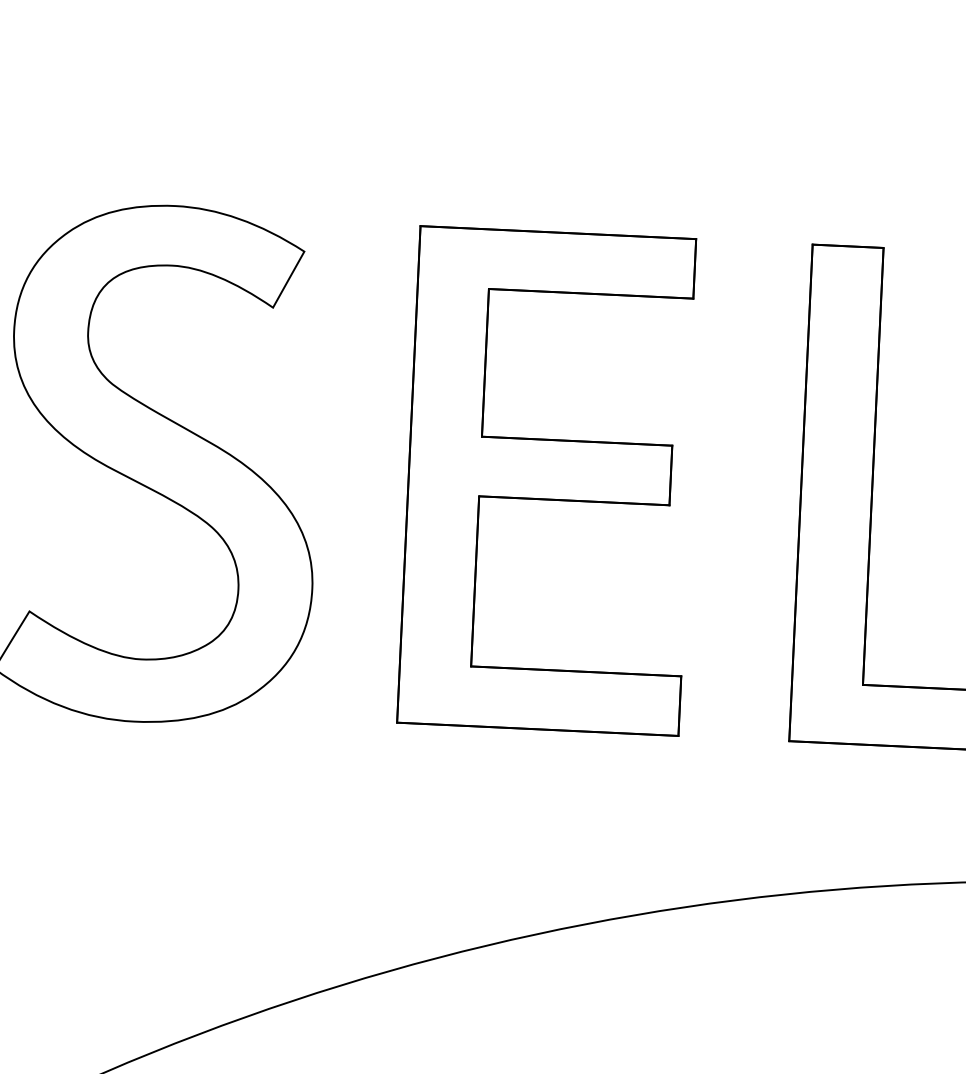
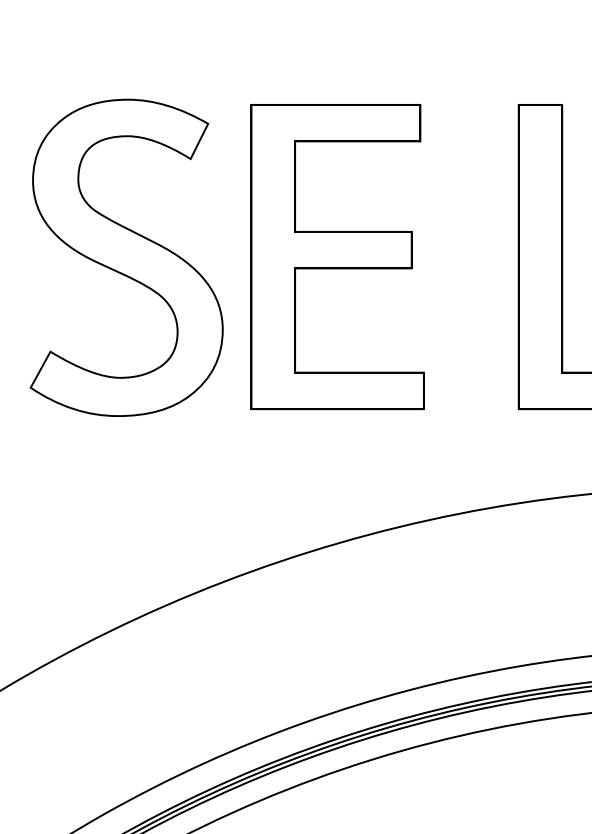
part: (549, 481) -> (337, 257), moved

